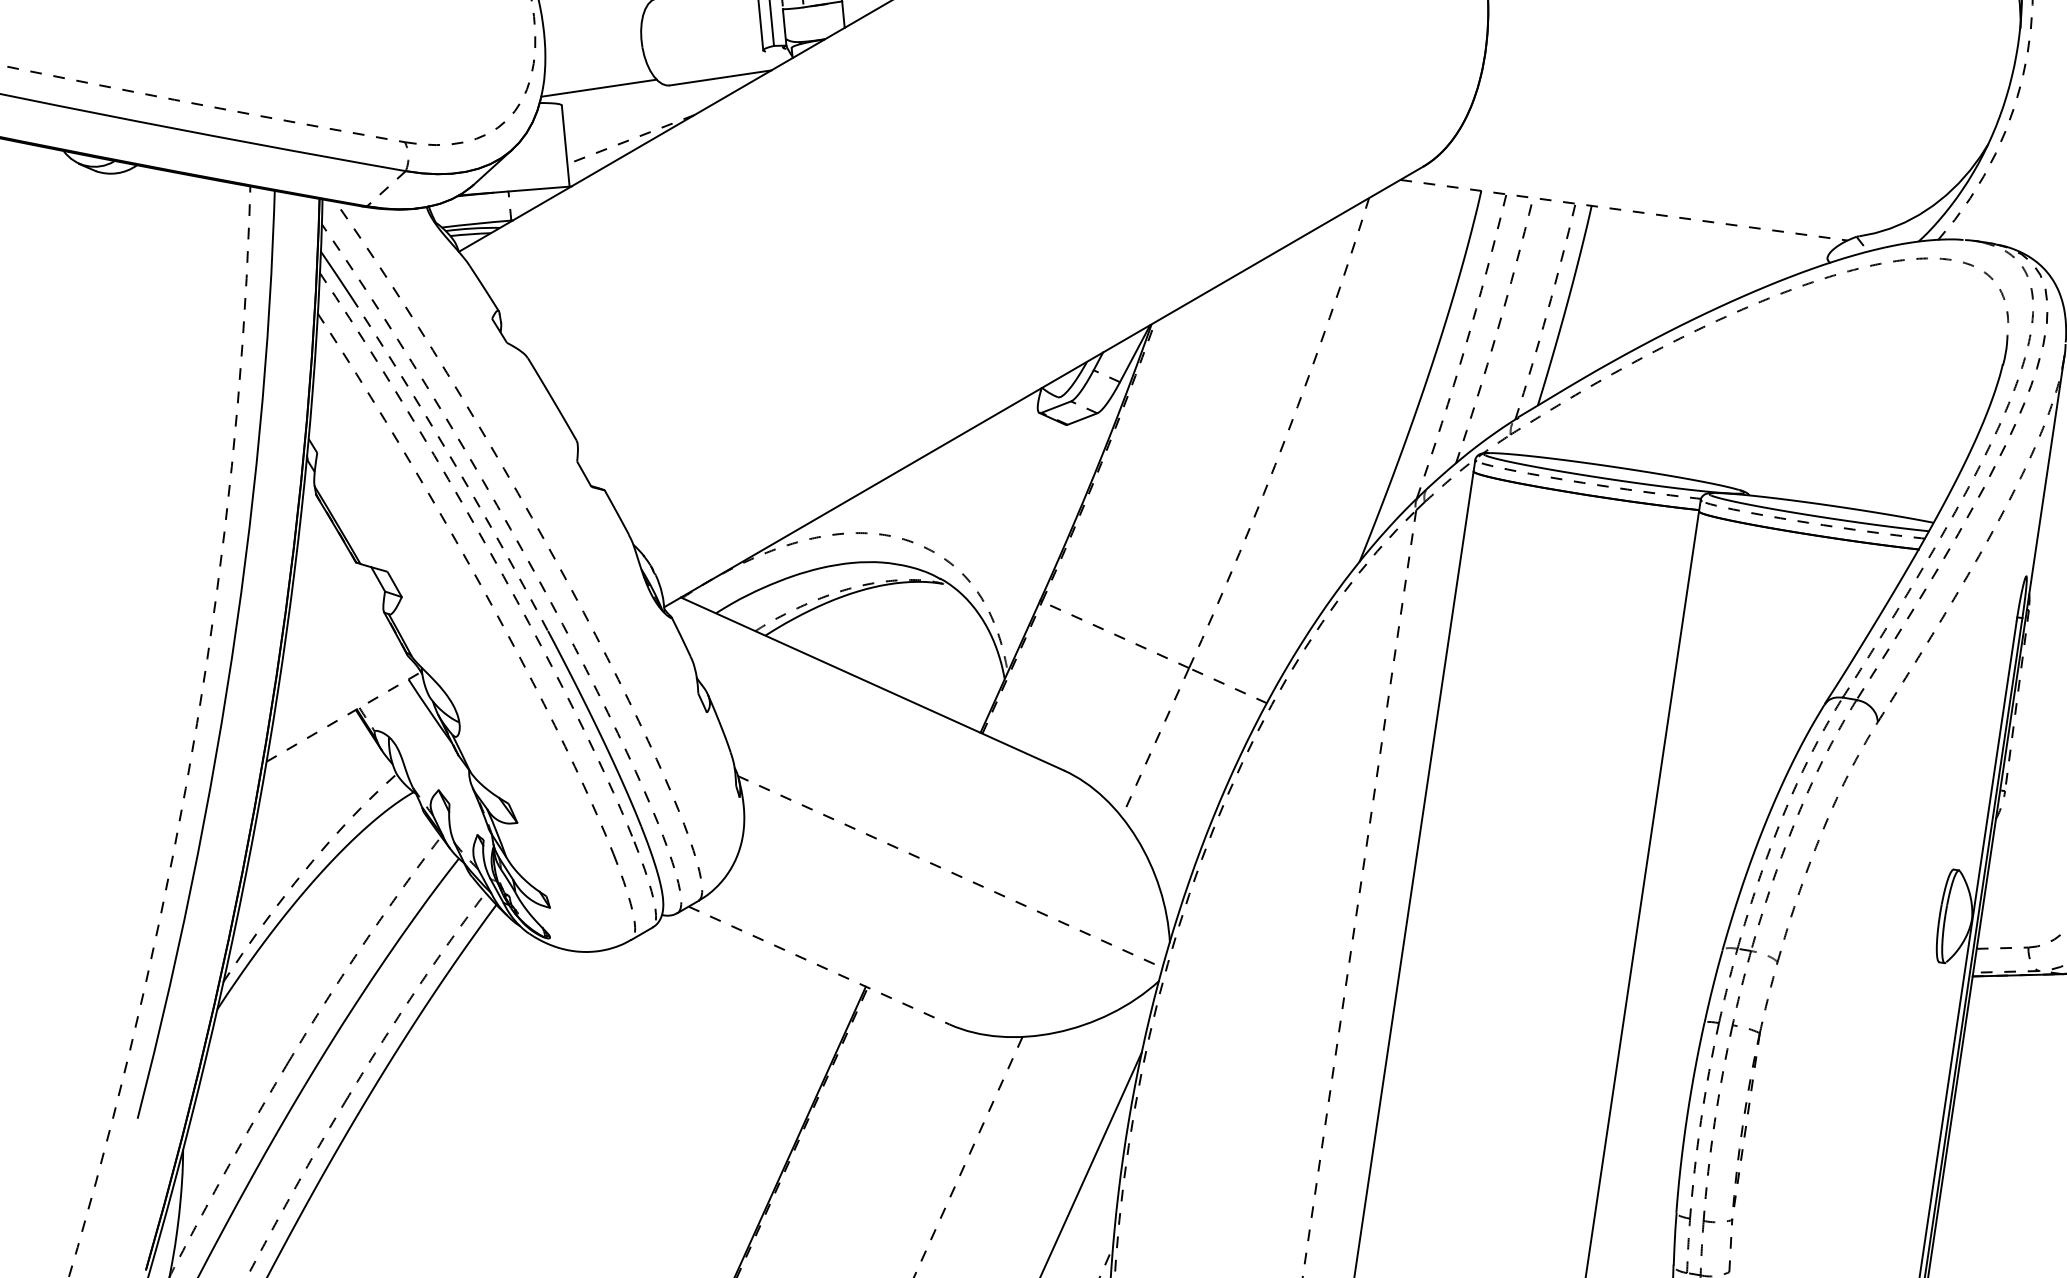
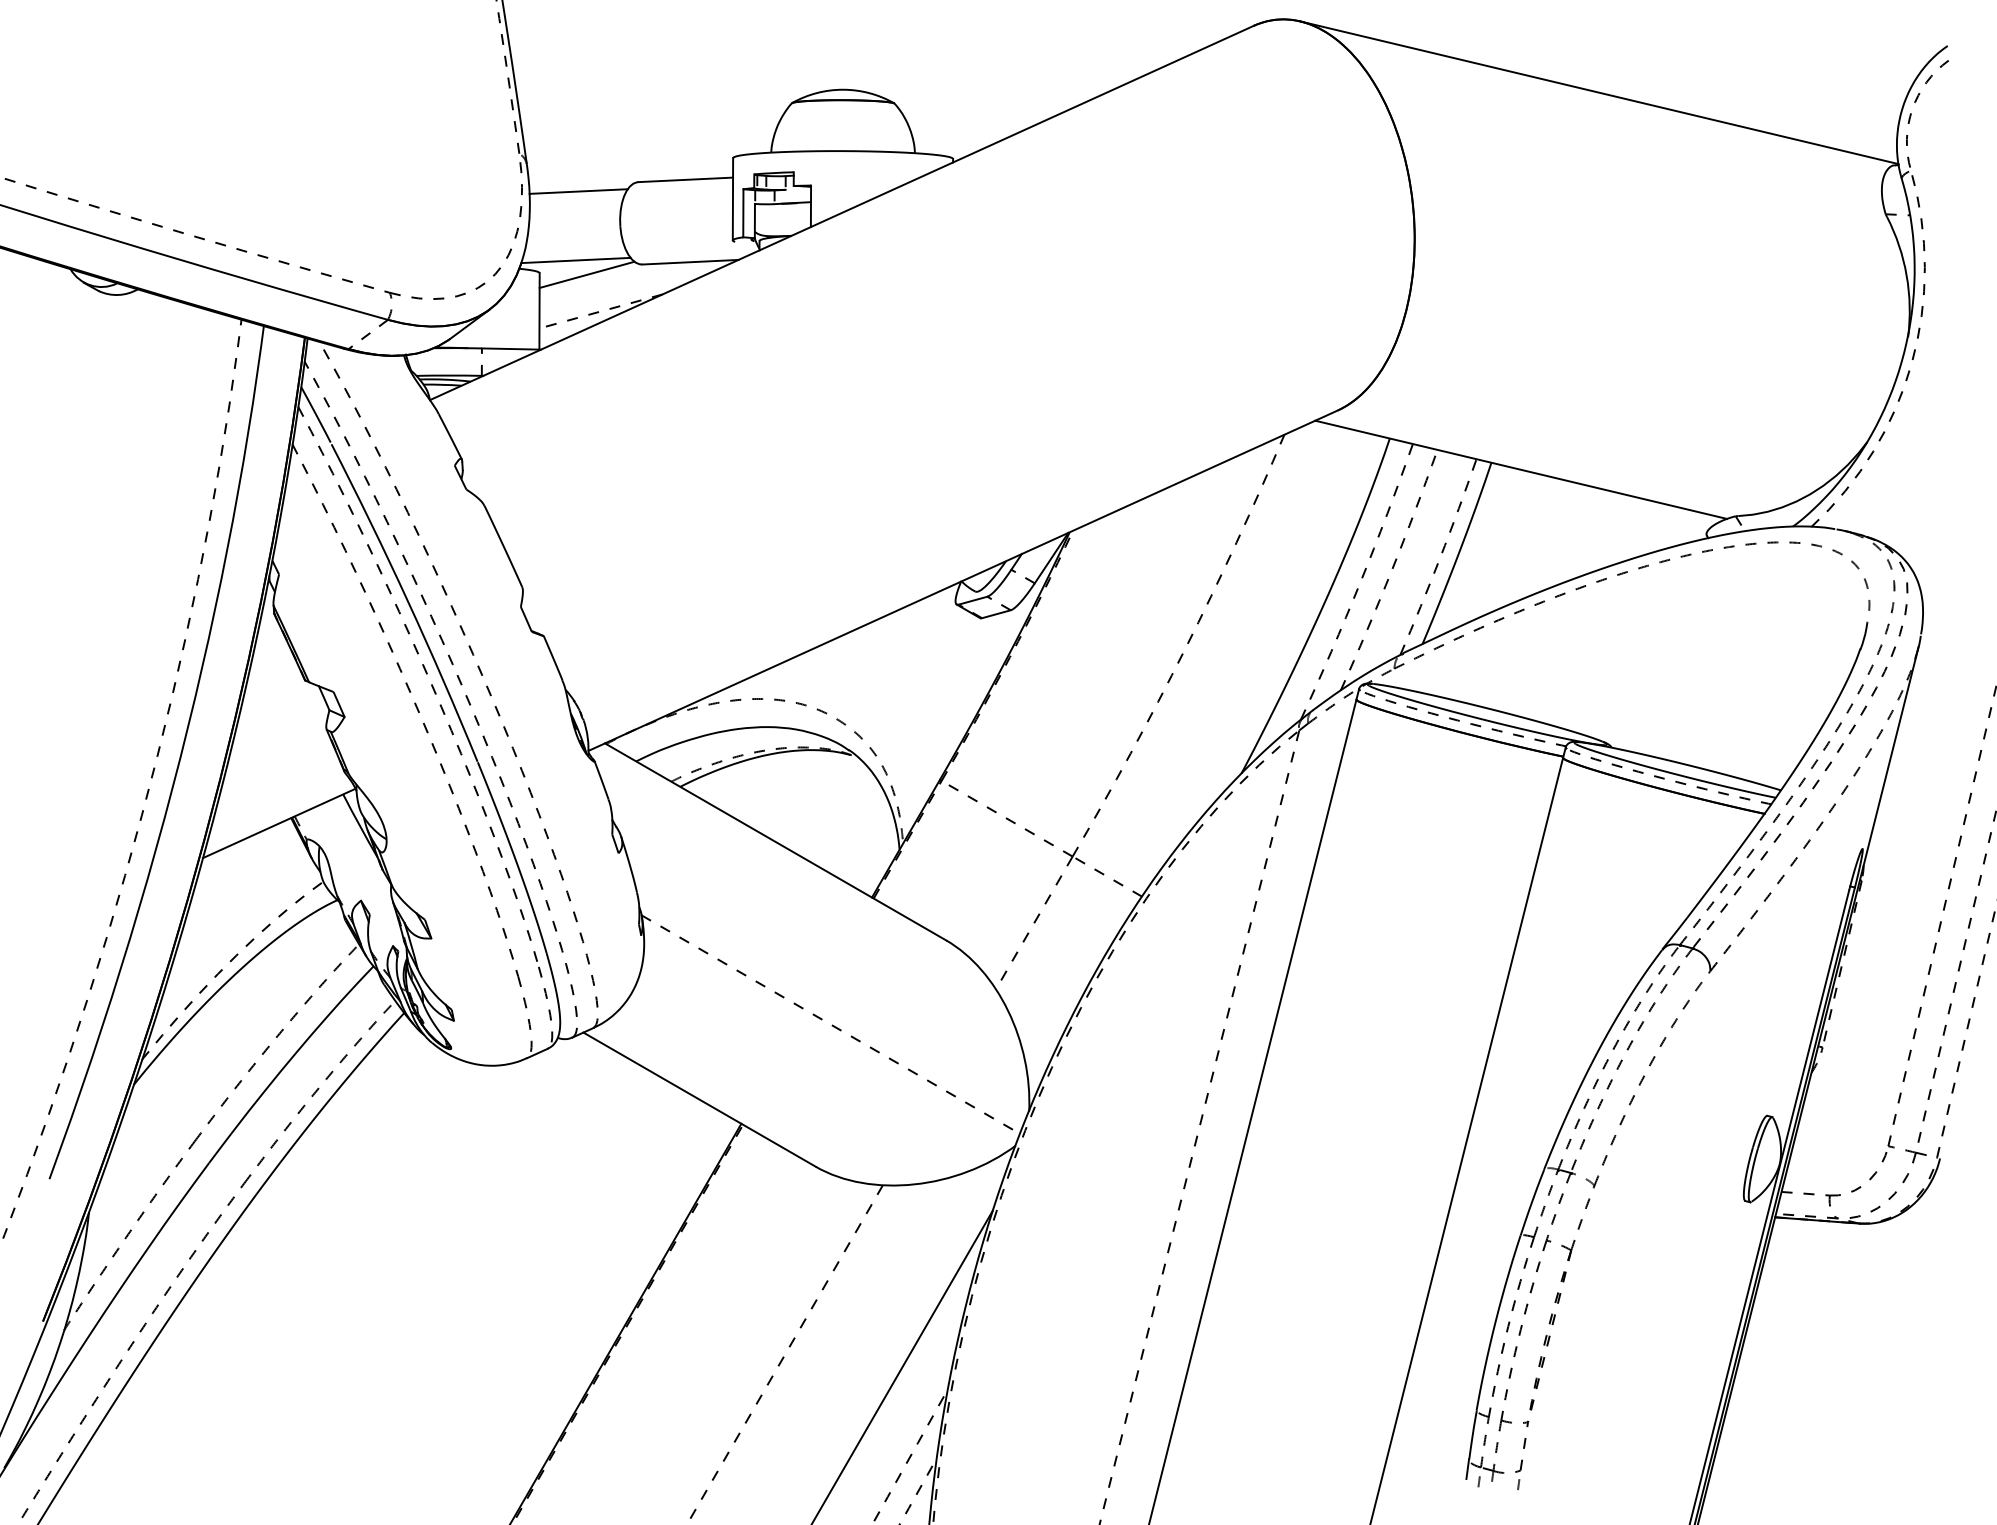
line: (594, 14) -> (578, 191), added
line: (611, 101) -> (586, 274), added
line: (1624, 209) -> (1521, 469), dashed -> solid
arc: (457, 467) -> (408, 601), dashed -> solid
line: (344, 716) -> (279, 823), dashed -> solid
line: (819, 965) -> (700, 1099), dashed -> solid

